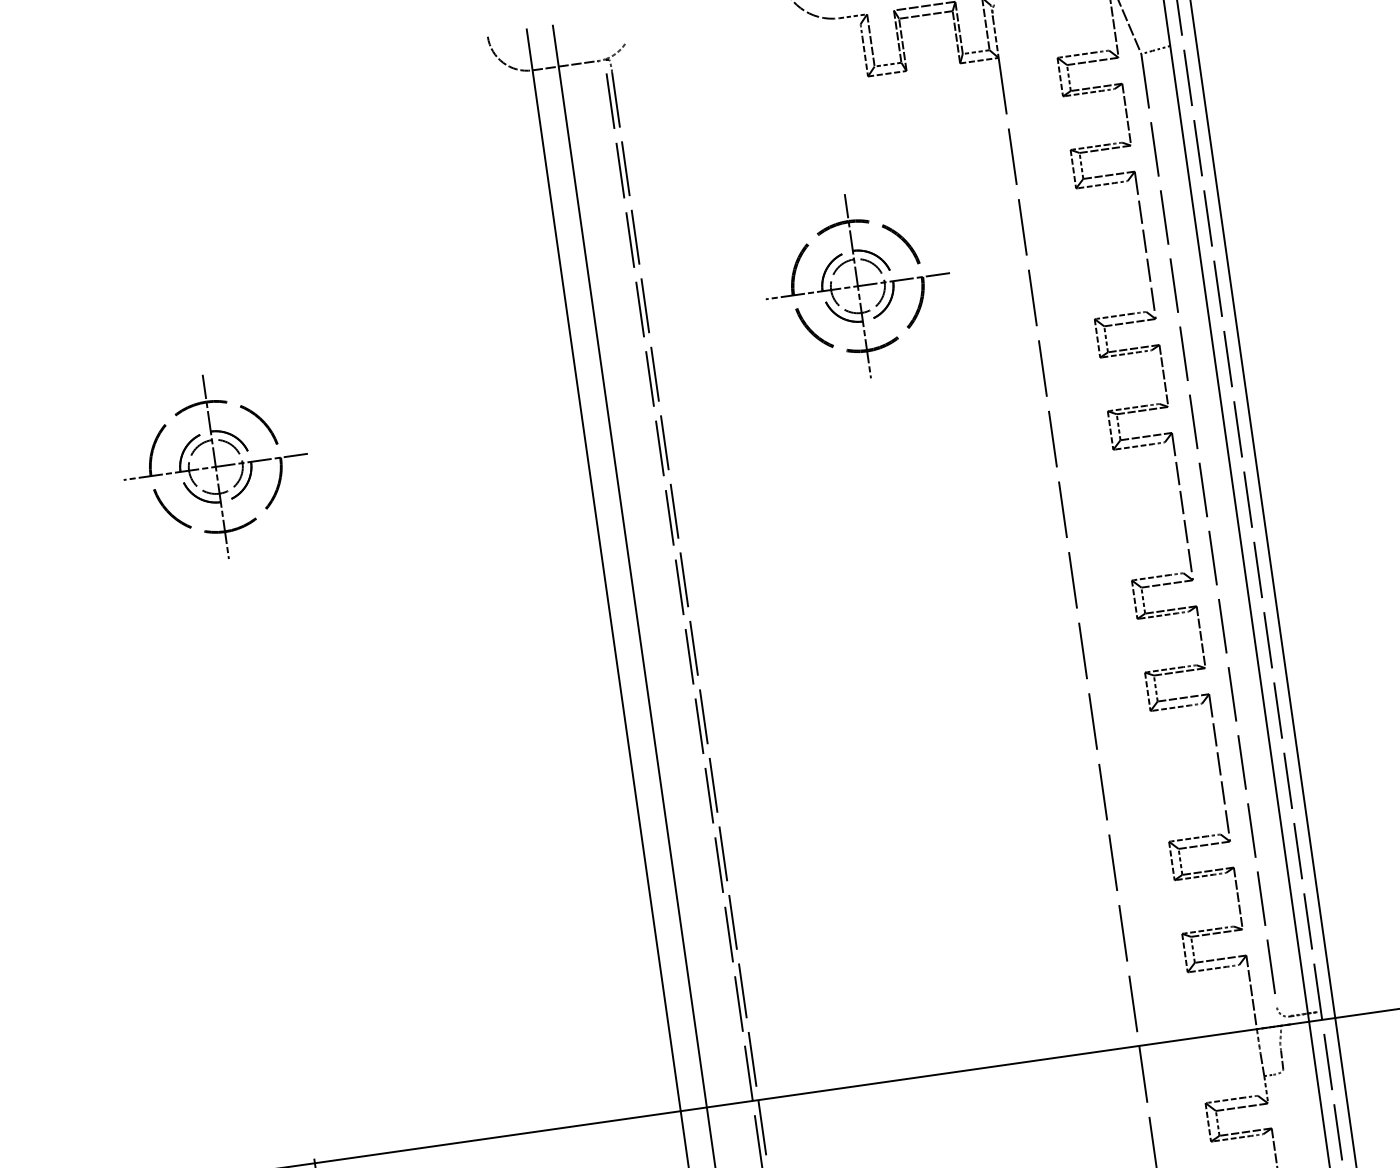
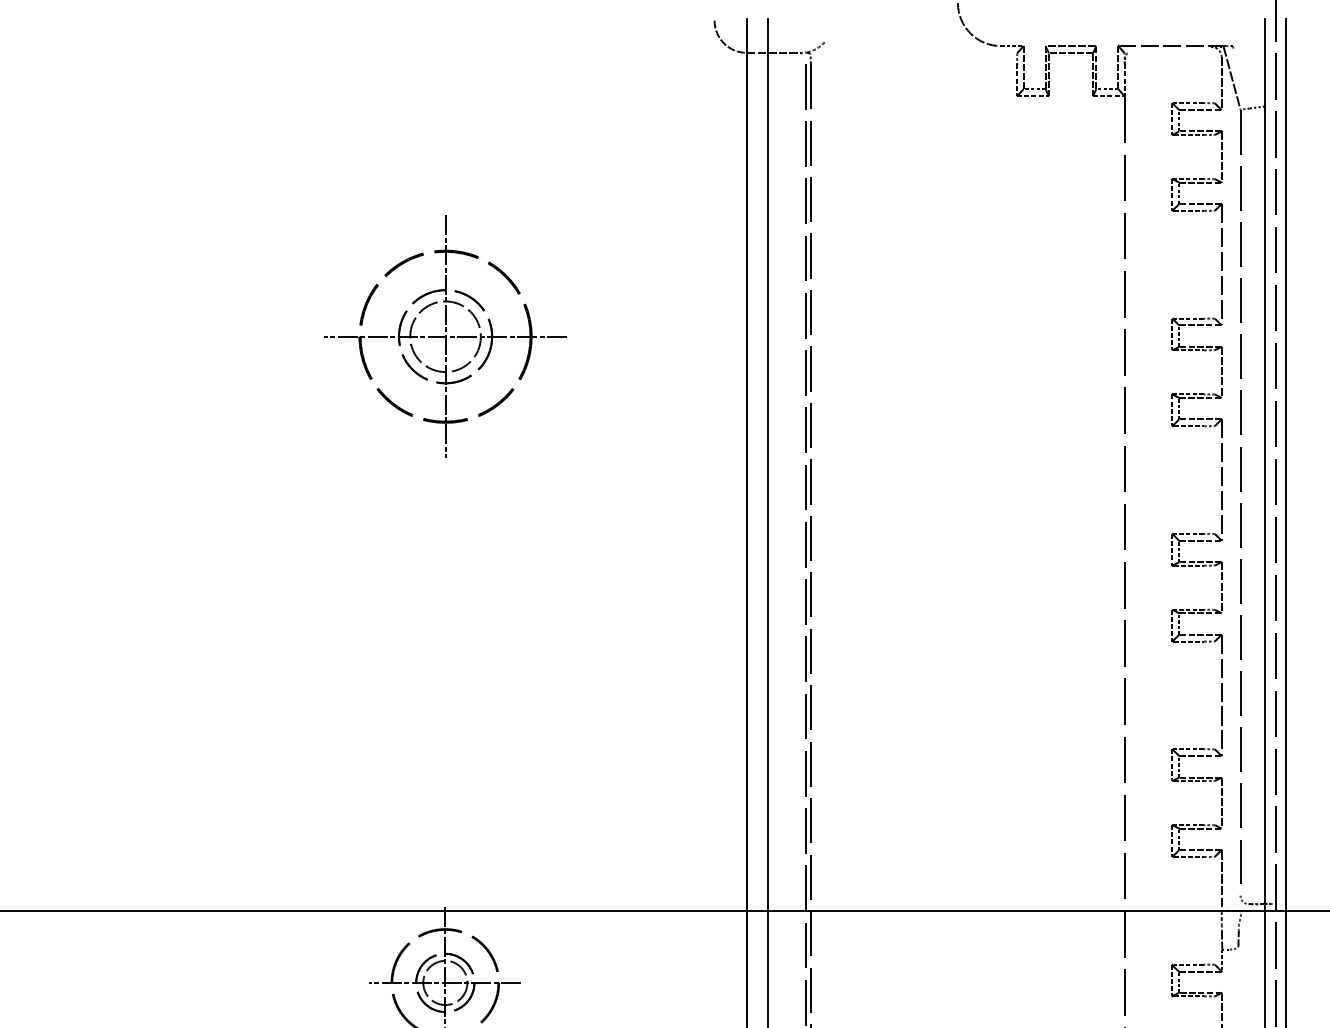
part: (857, 286) -> (984, 264), removed
part: (214, 466) -> (444, 336), size x1.6

